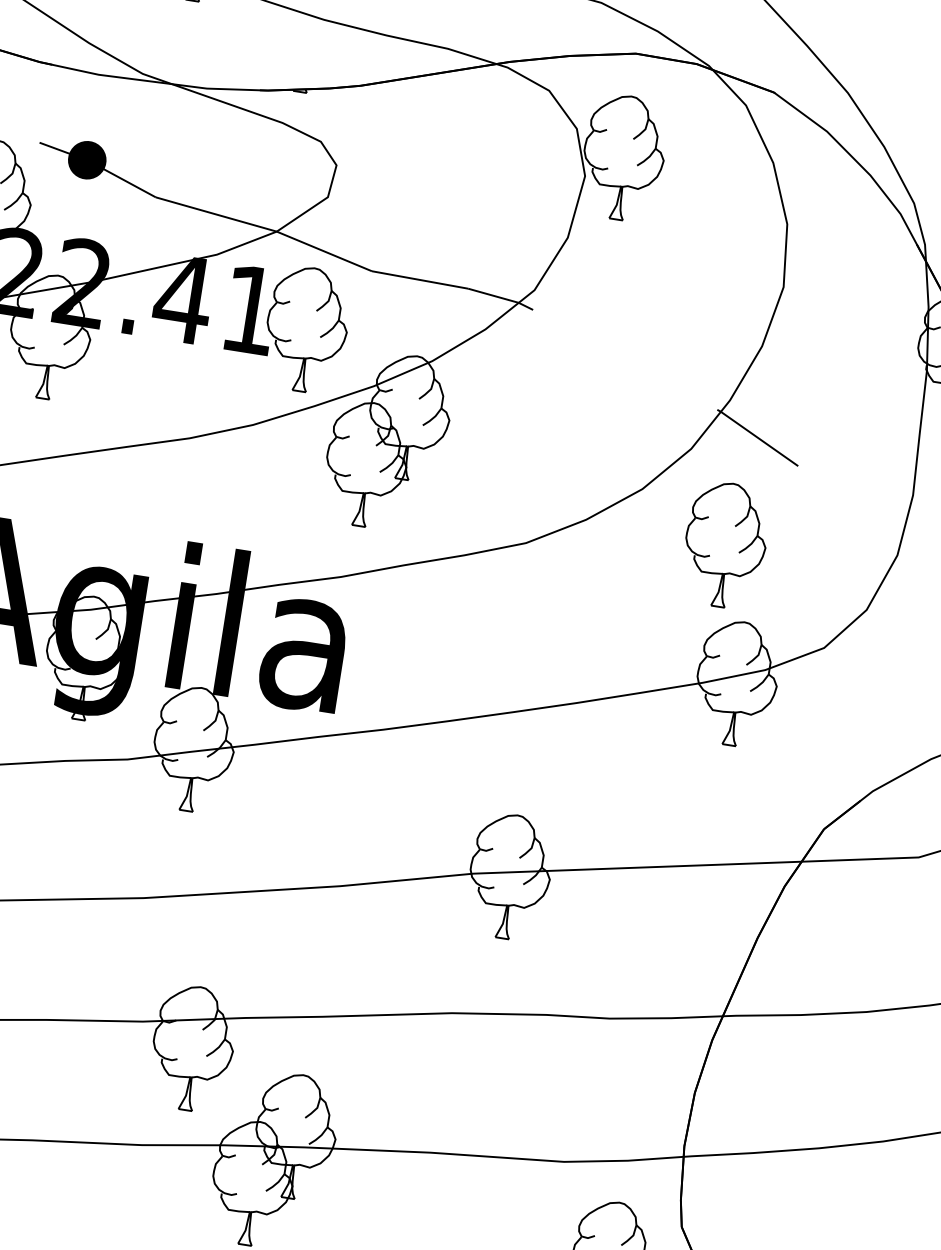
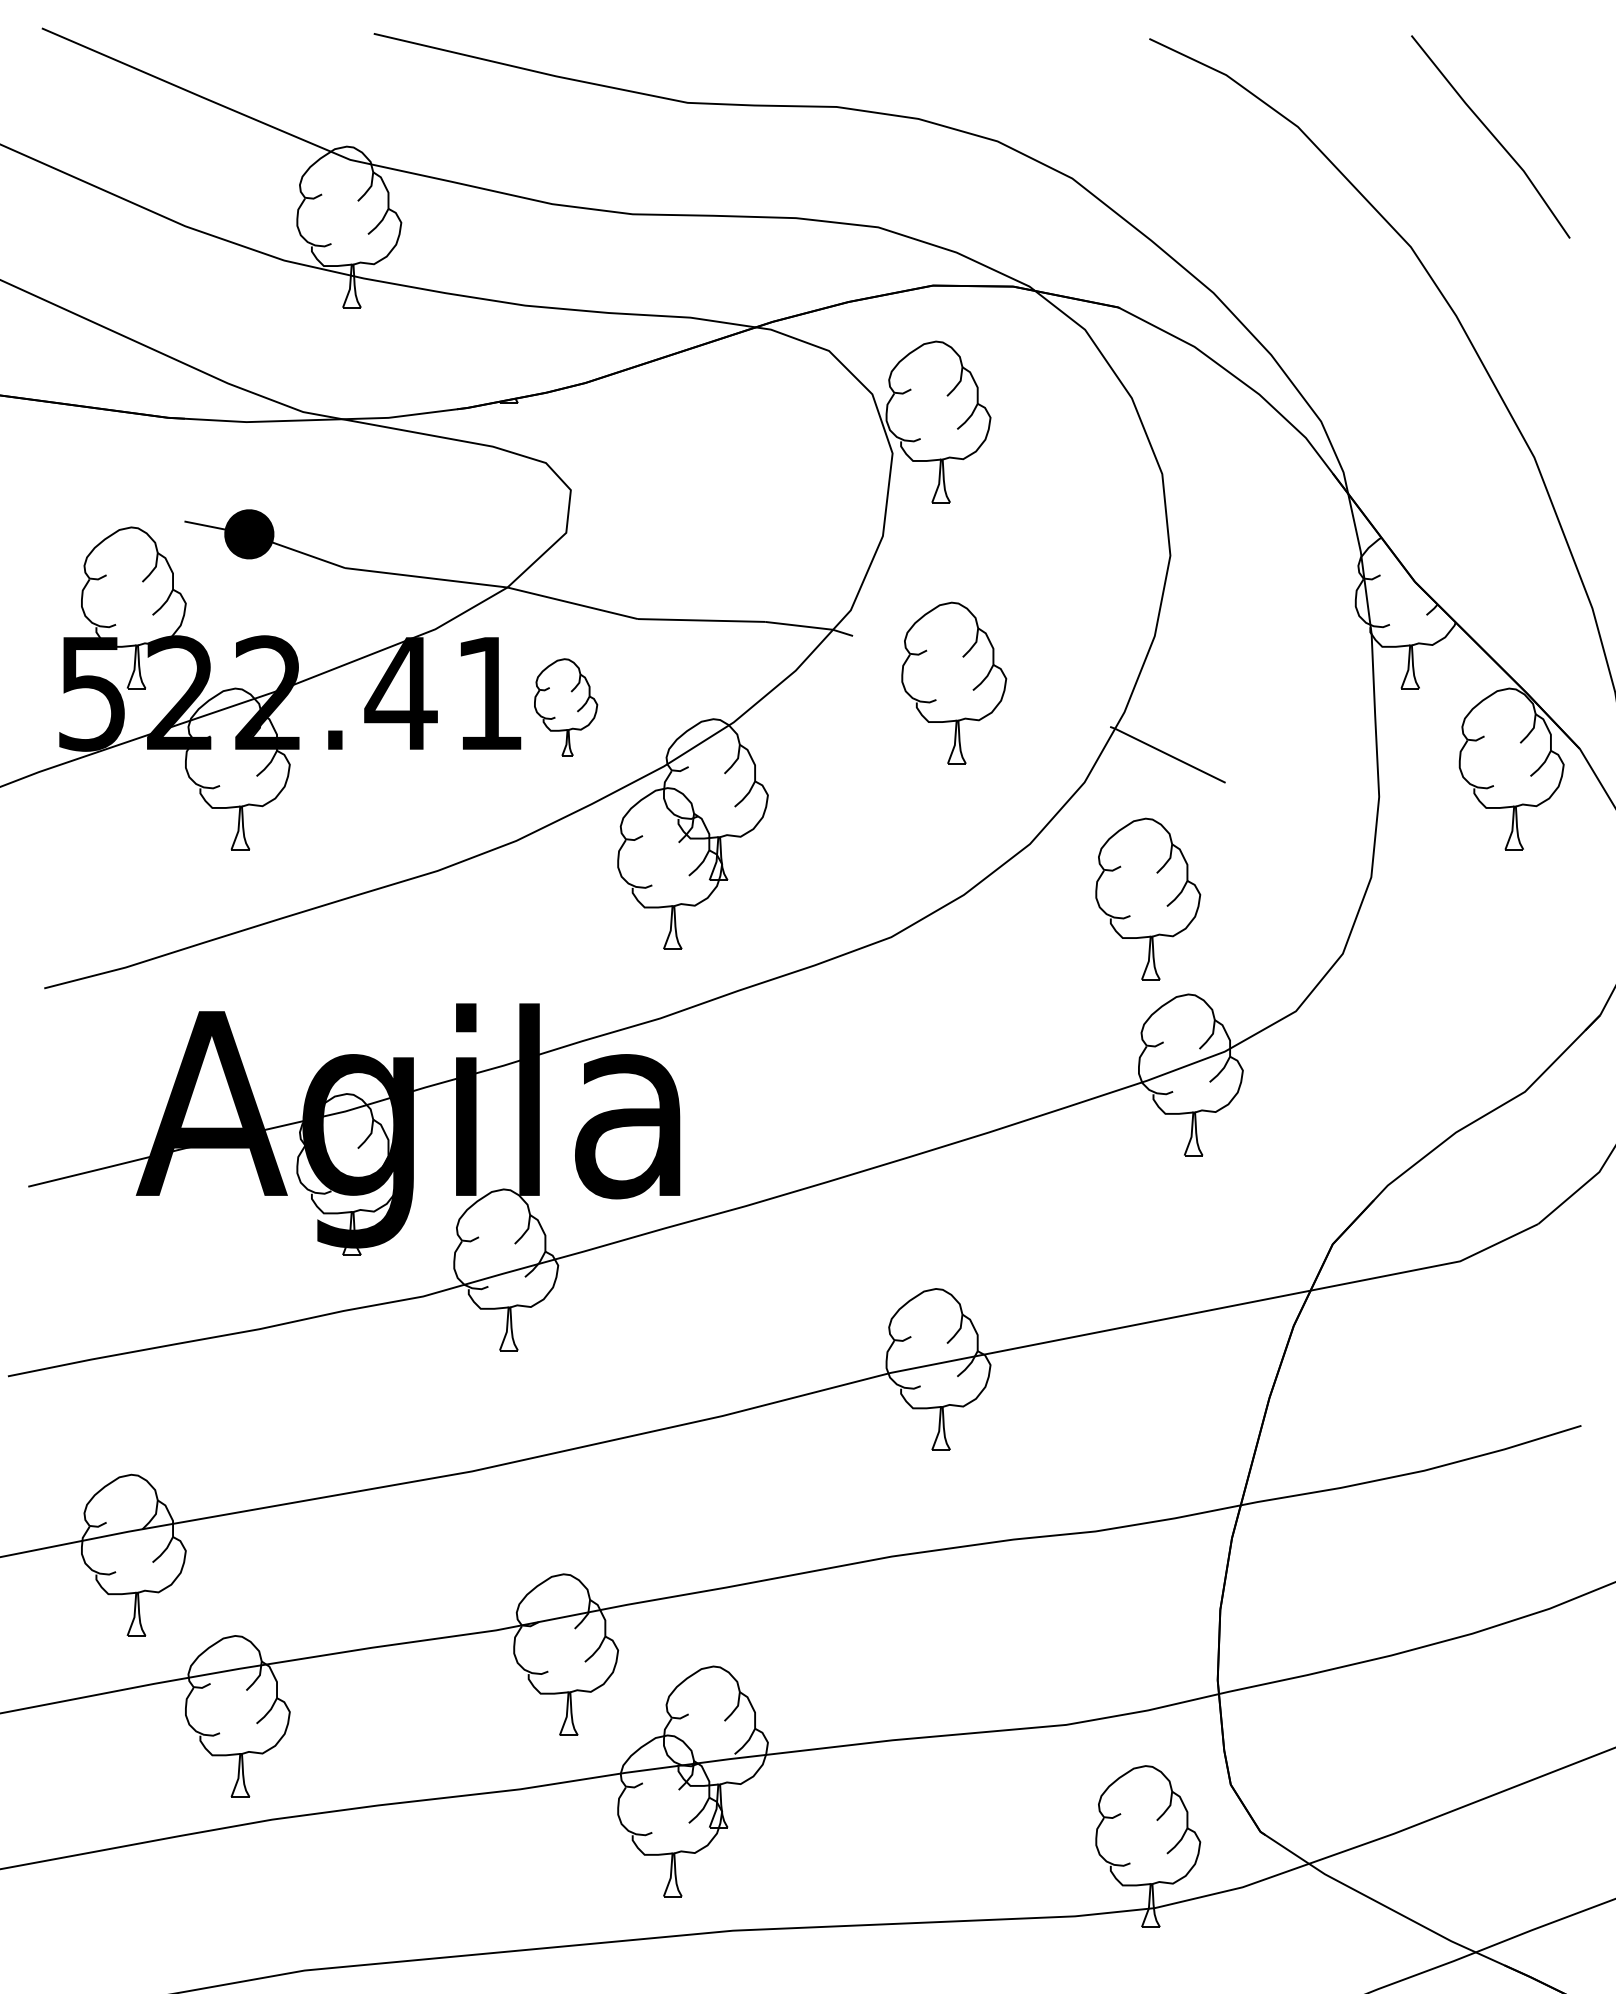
part: (306, 329) -> (565, 707), size x0.6
part: (604, 357) -> (954, 682), added

